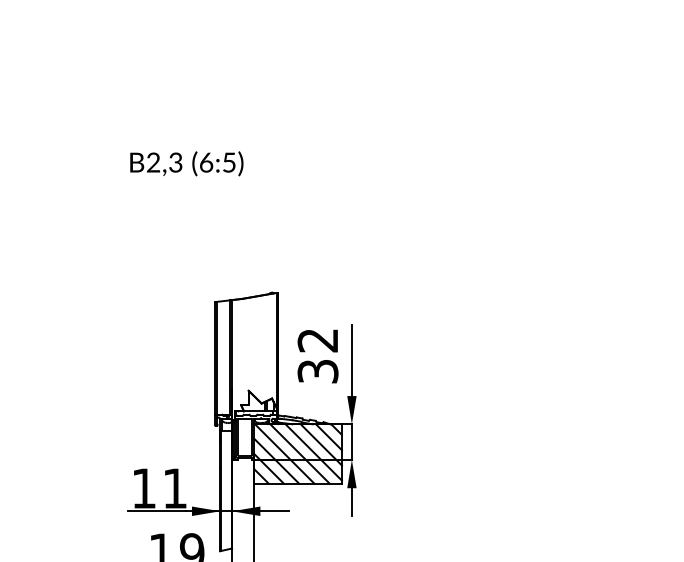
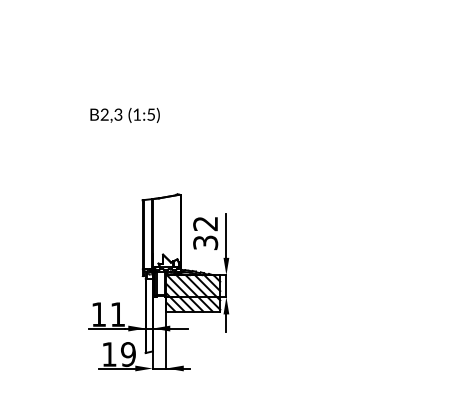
text: (206, 162) -> (137, 114), (6:5) -> (1:5)

